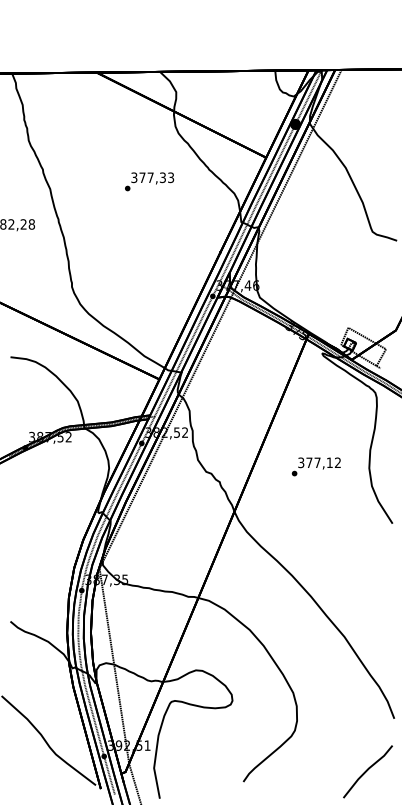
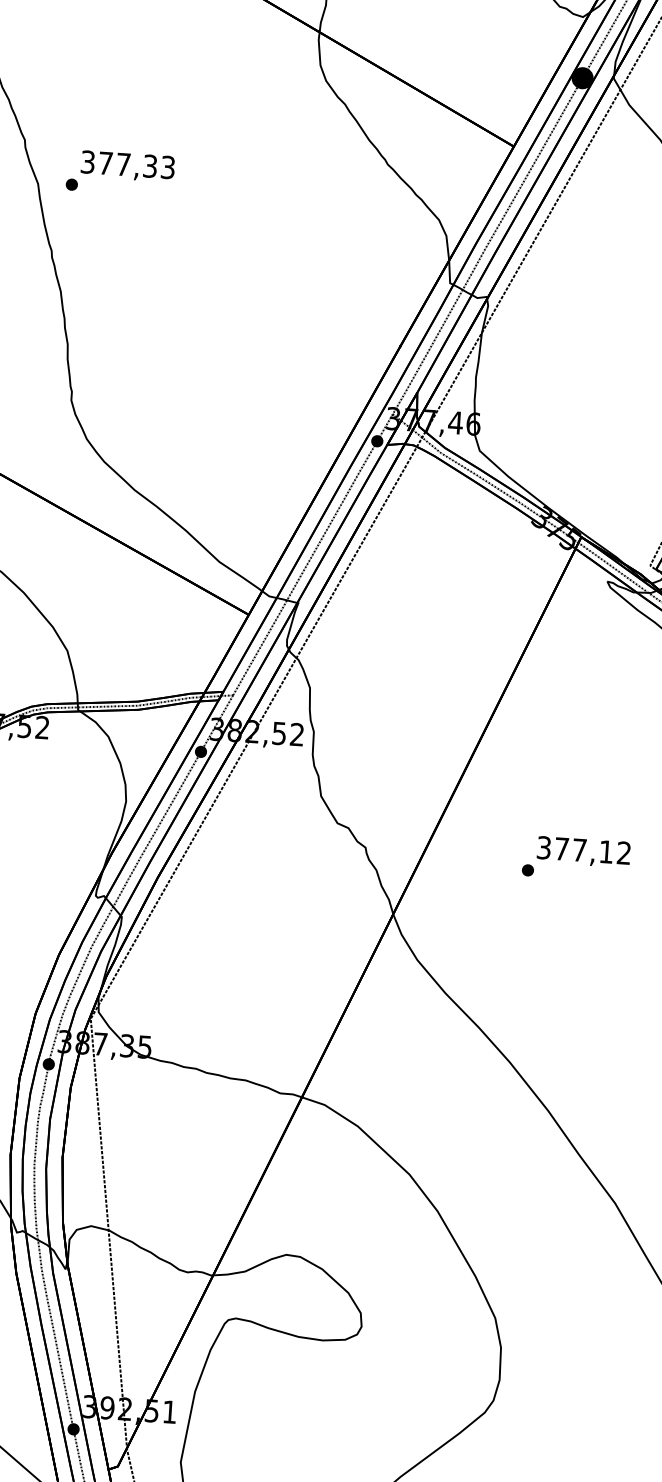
text: (149, 181) -> (120, 172), moved
text: (315, 466) -> (574, 857), moved

